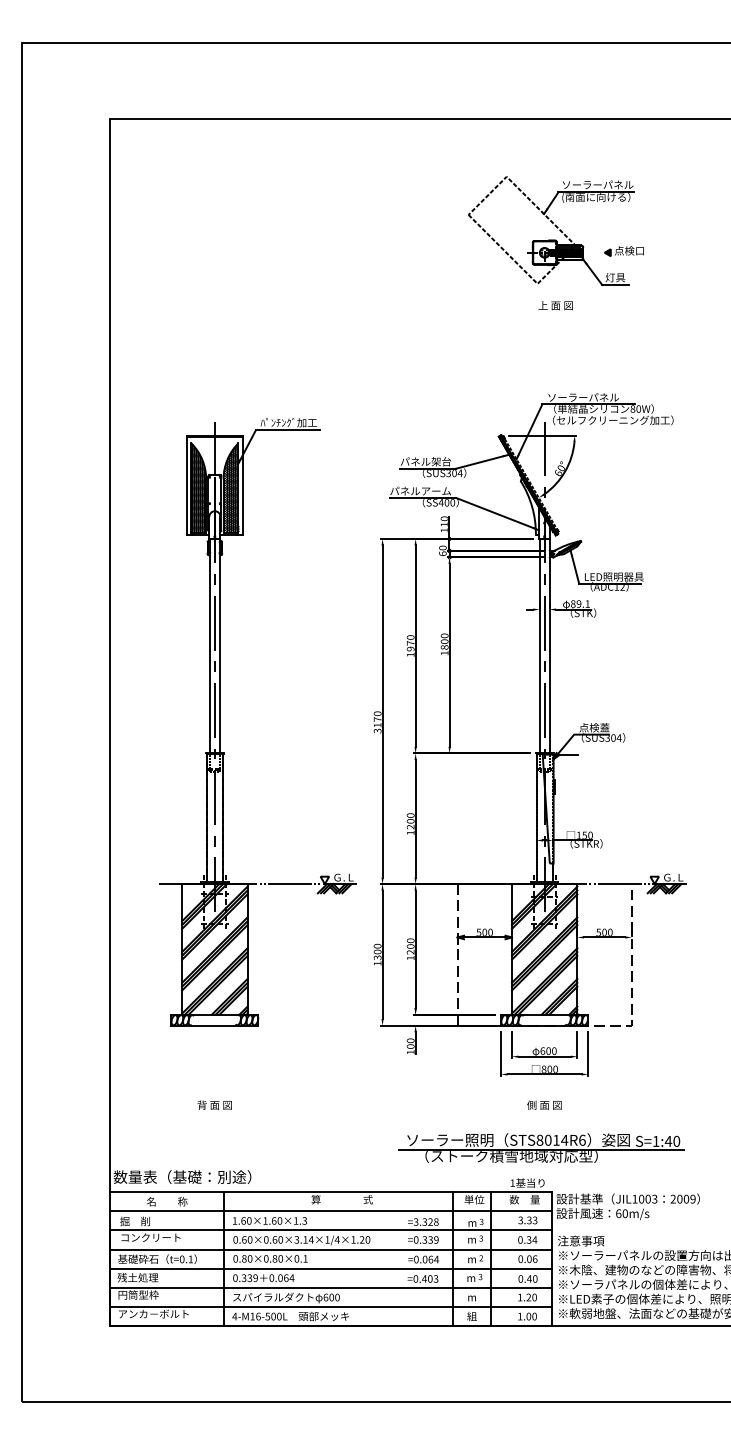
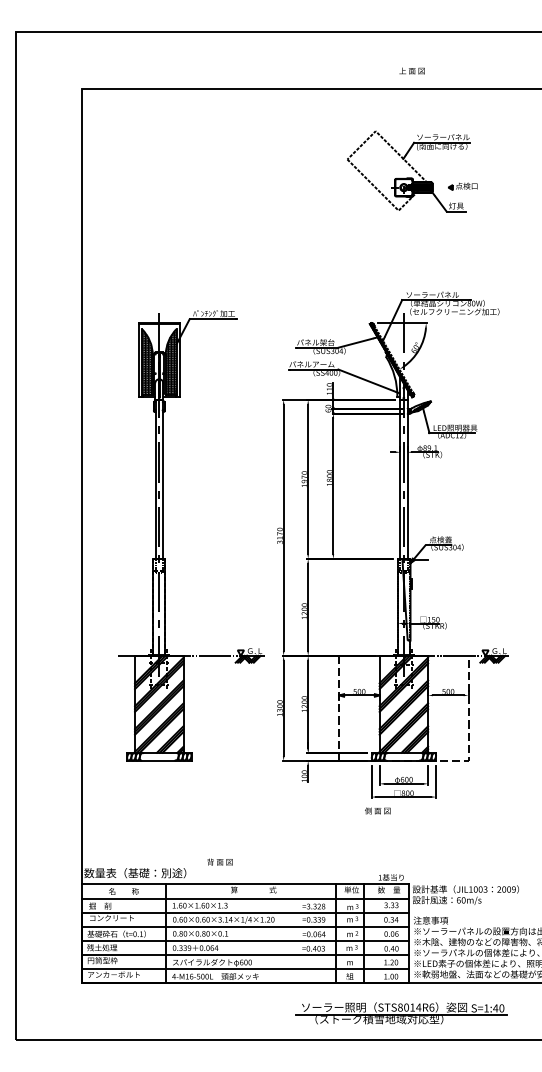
text: (555, 305) -> (411, 70), moved
text: (214, 1104) -> (219, 861), moved
text: (544, 1104) -> (377, 810), moved
part: (541, 1147) -> (401, 1012), moved

